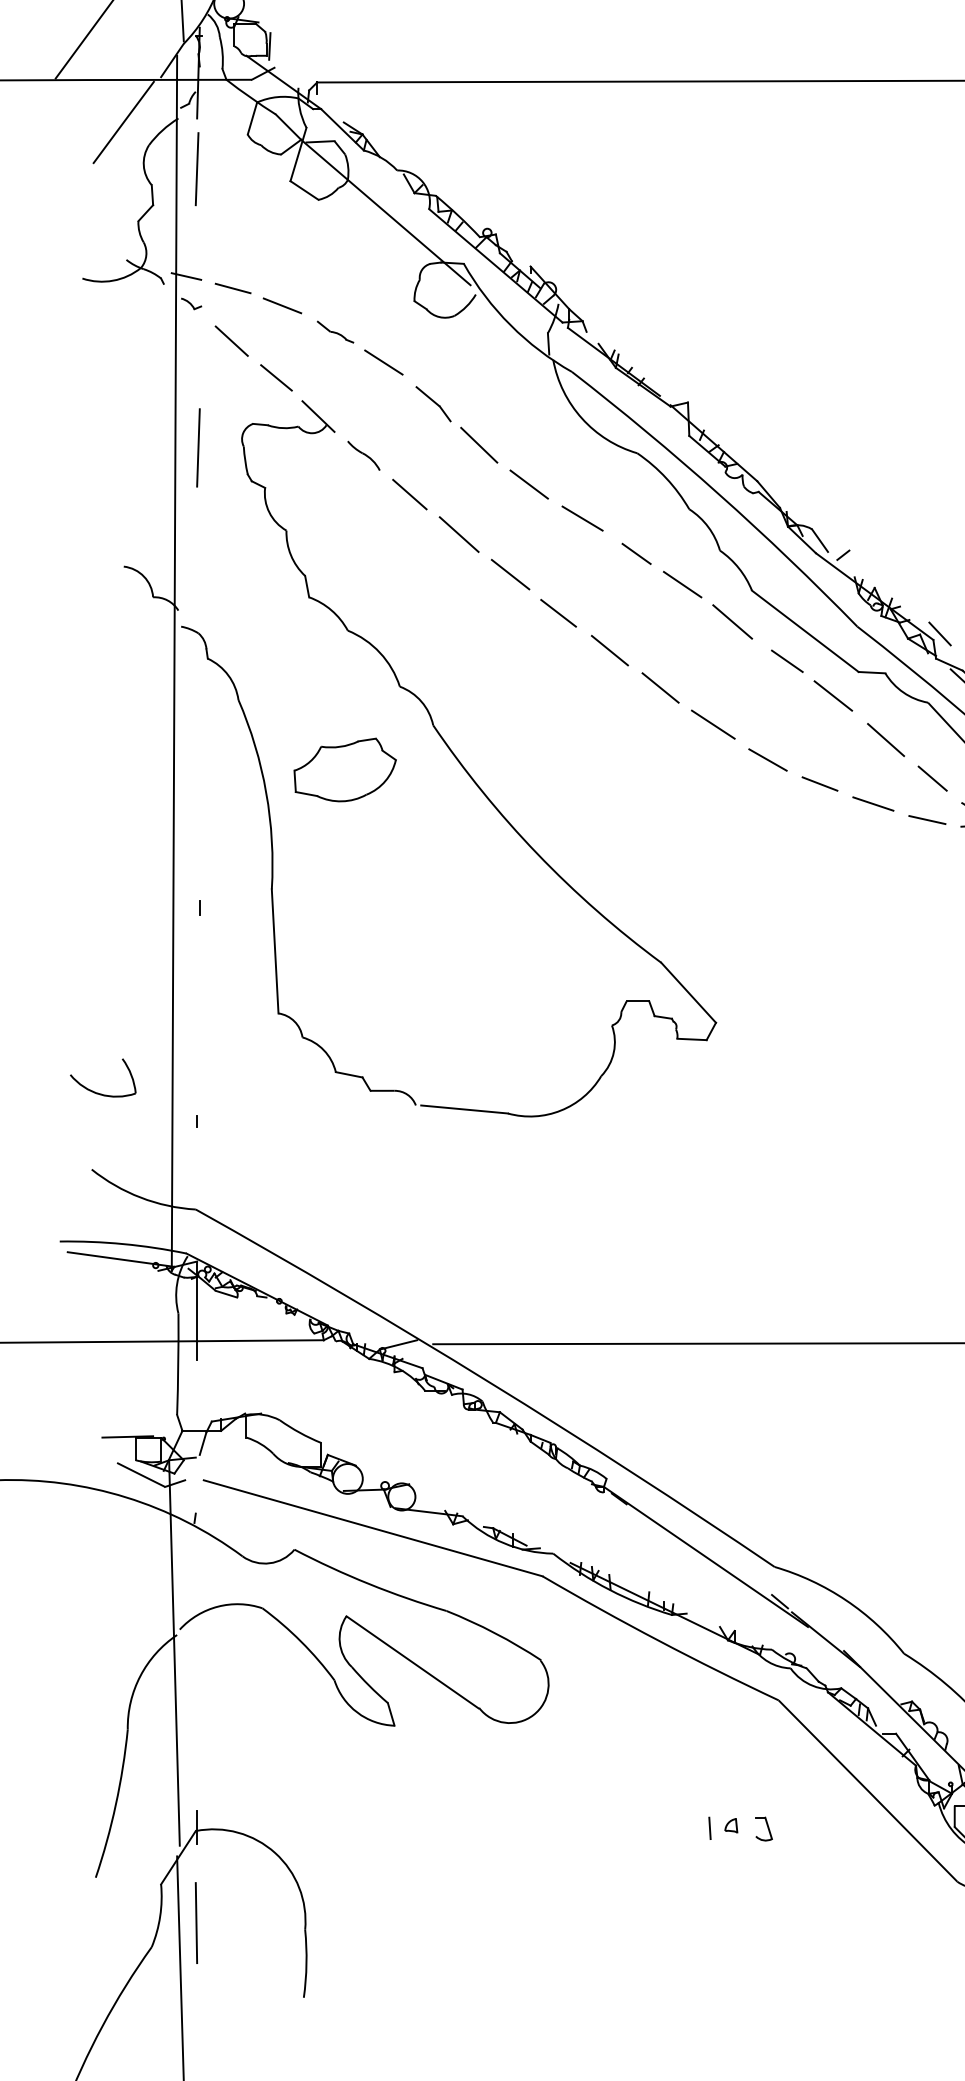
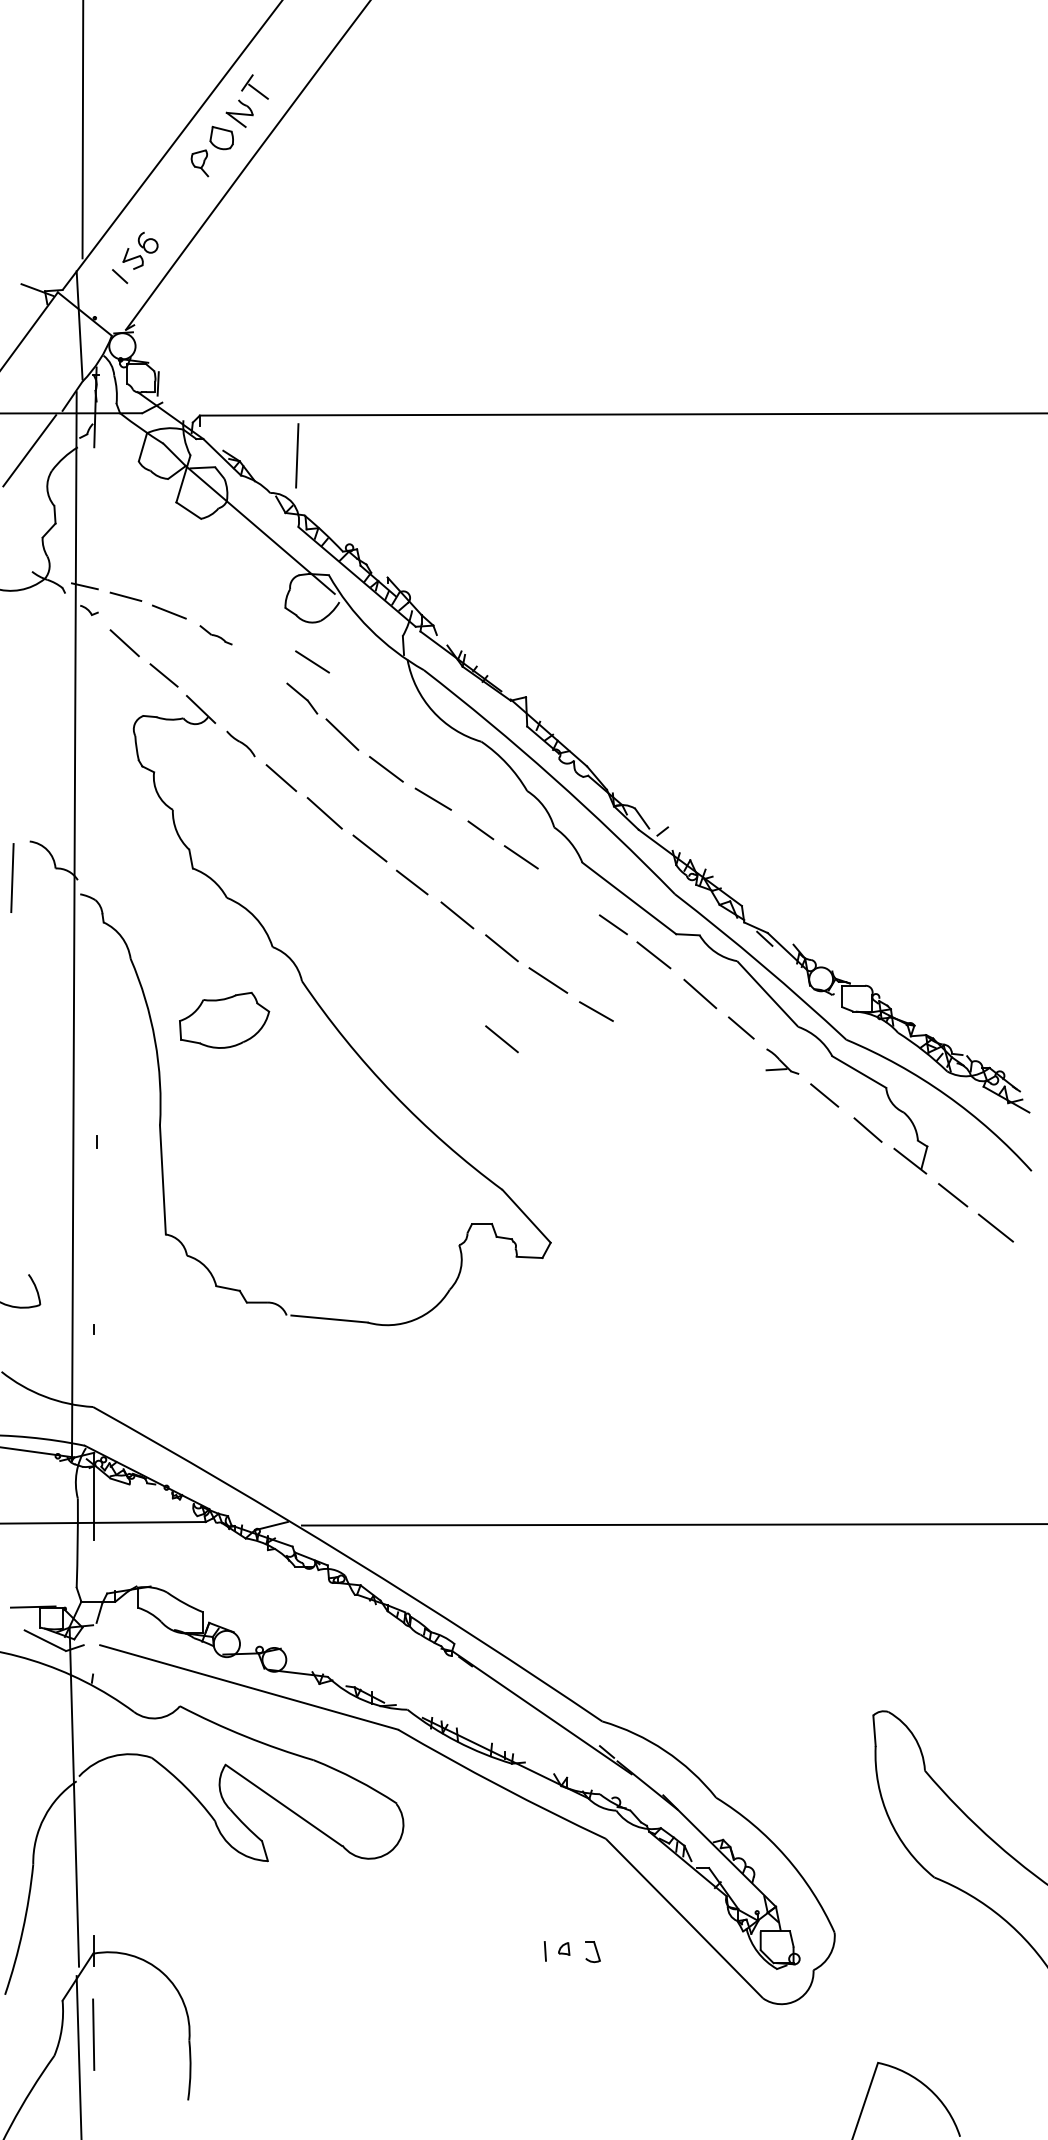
line: (197, 168) -> (297, 455), moved
line: (383, 362) -> (312, 661), moved
line: (198, 447) -> (12, 877), moved
line: (732, 621) -> (565, 889), removed
line: (939, 633) -> (747, 900), removed
line: (819, 783) -> (641, 1032), removed
line: (660, 791) -> (501, 1039), added
line: (872, 804) -> (688, 1050), removed
line: (927, 819) -> (736, 1063), removed

